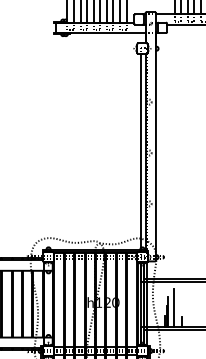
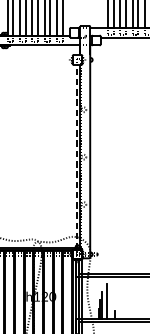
line: (141, 152) -> (76, 156), solid -> dashed

